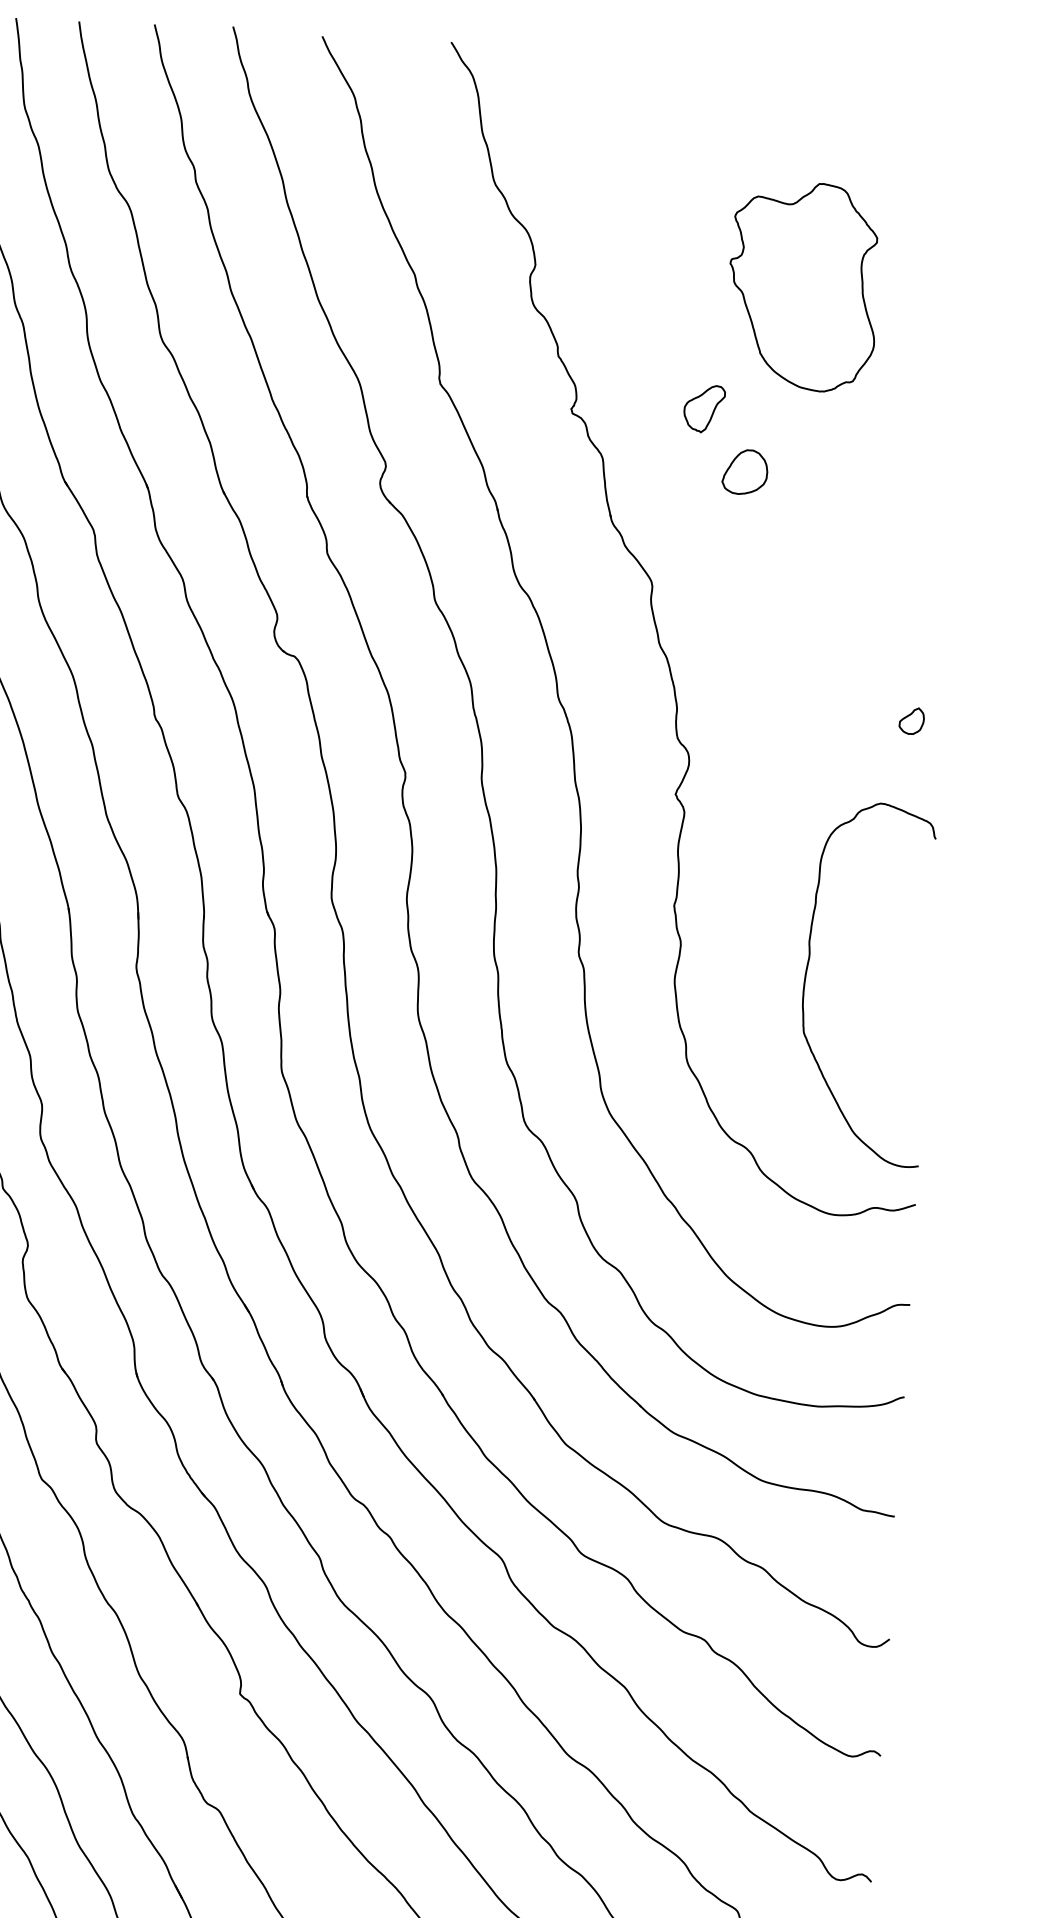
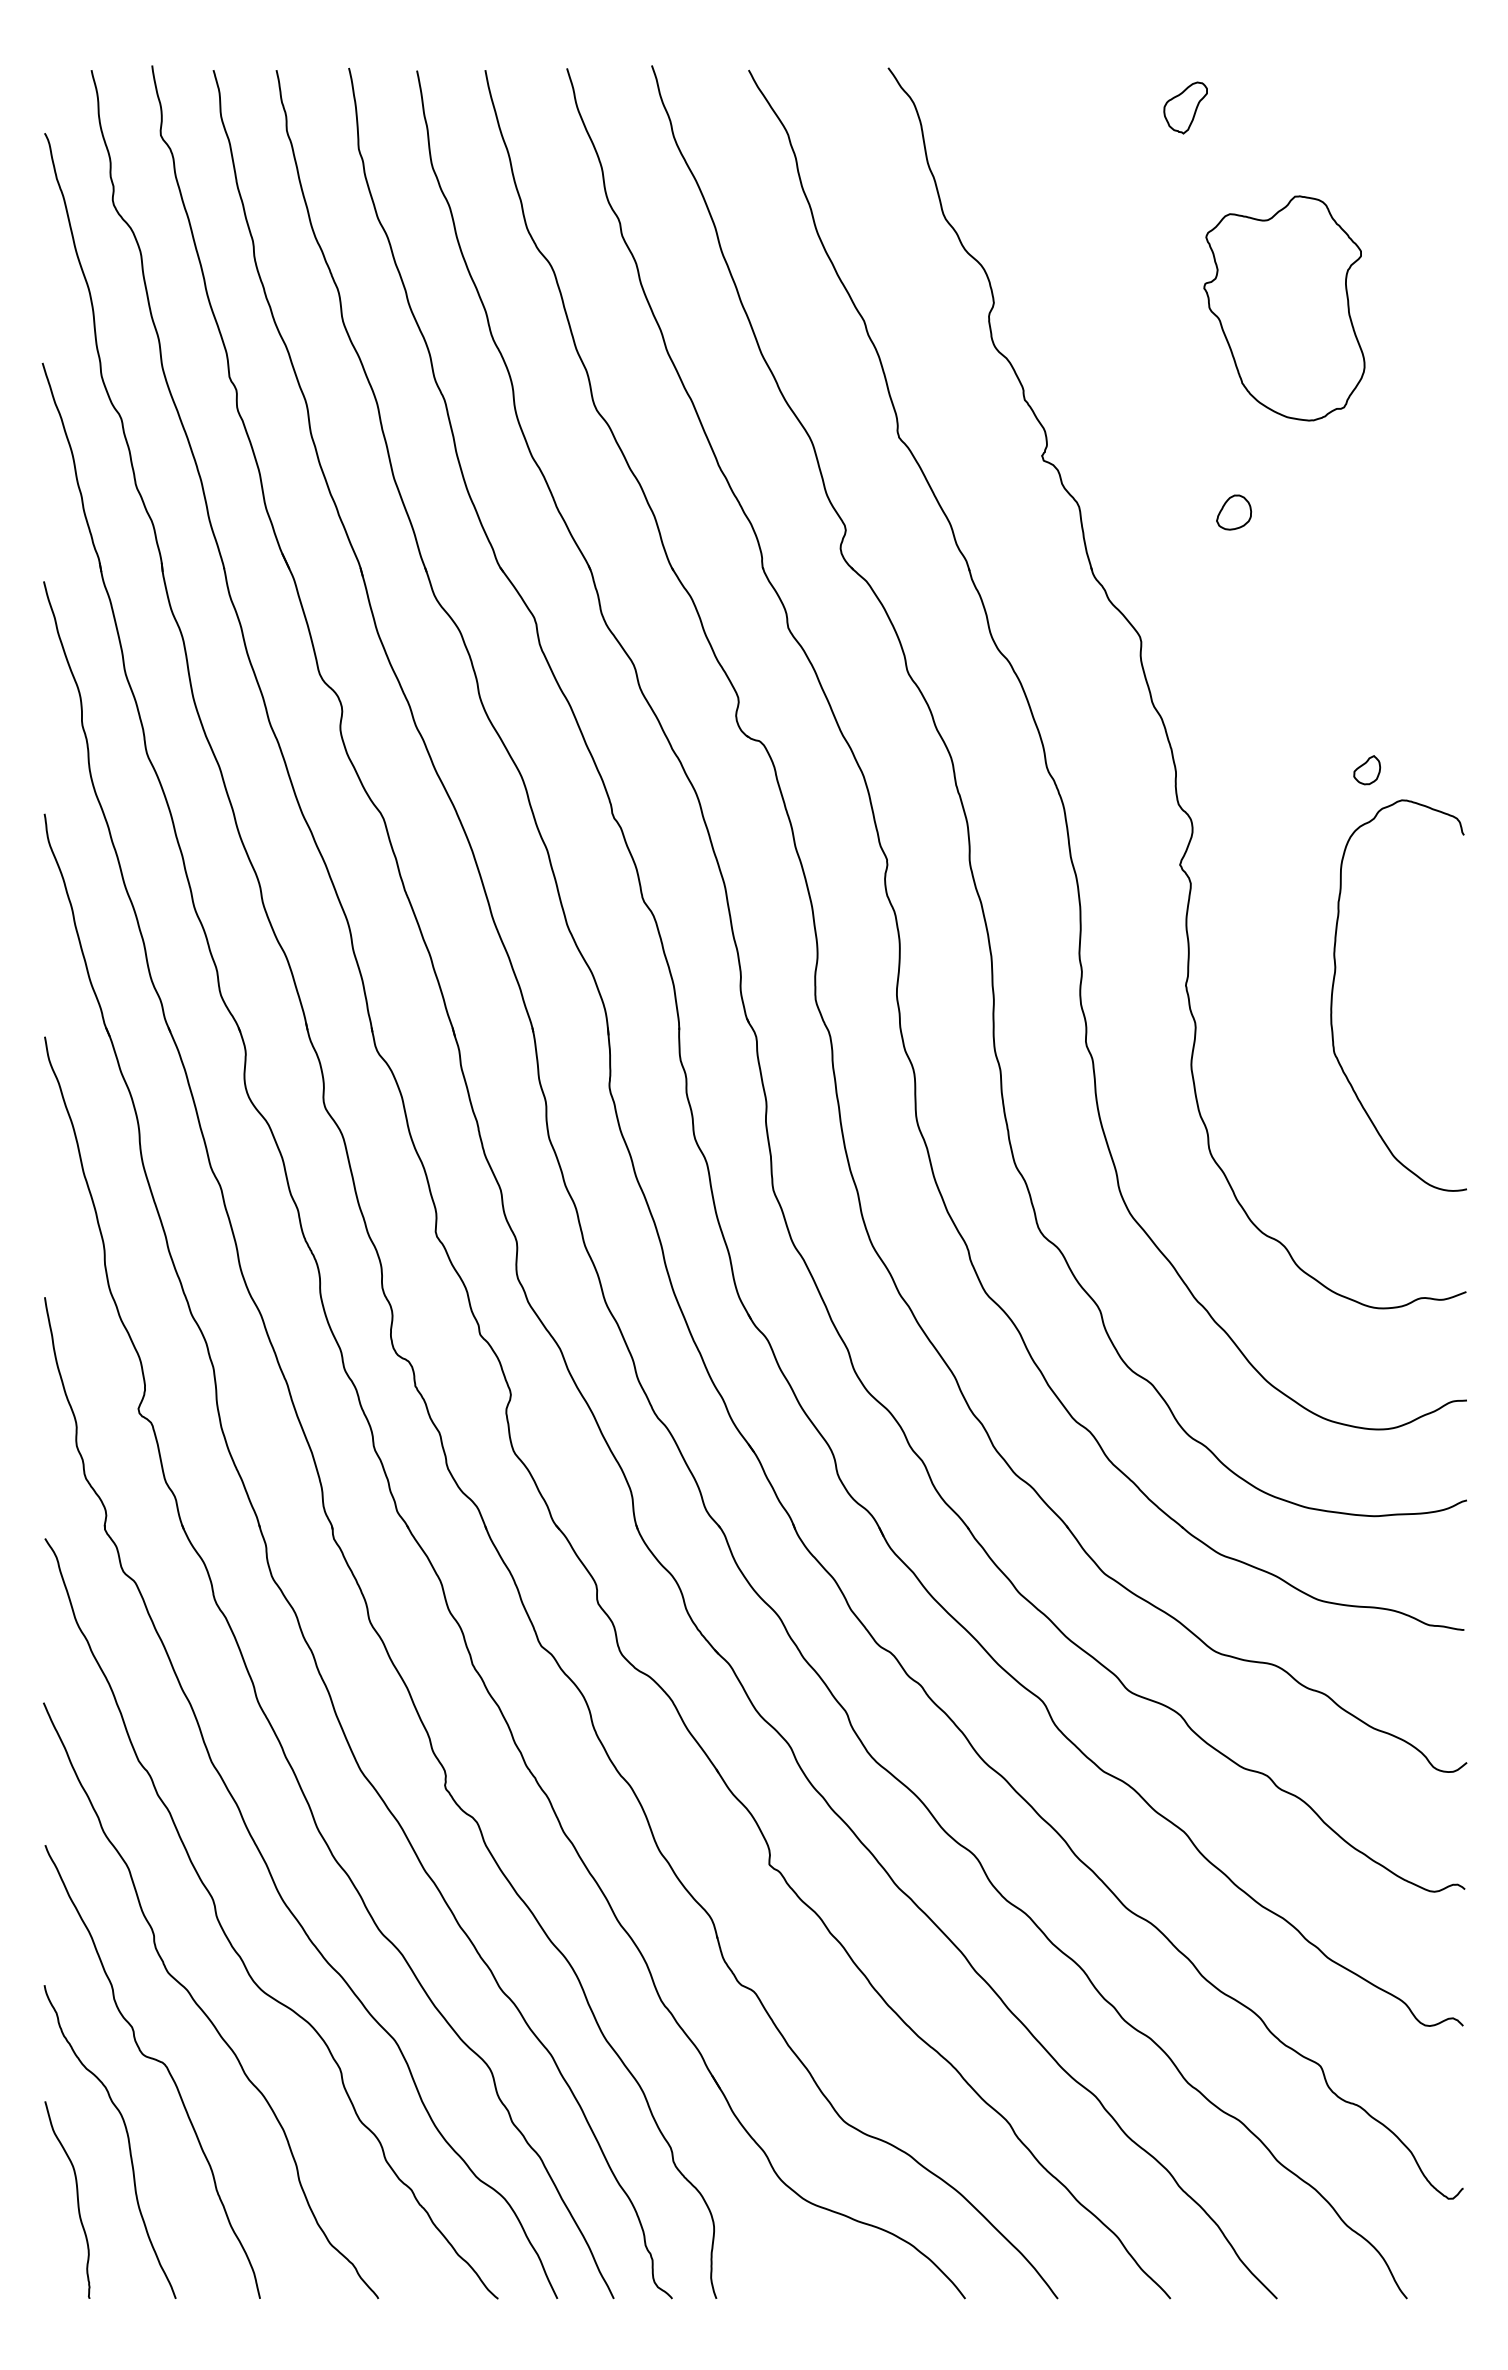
part: (704, 408) -> (1185, 107), moved
part: (745, 472) -> (1234, 512), size x0.71
part: (912, 721) -> (1367, 770), moved
curve: (807, 969) -> (1334, 984), moved

